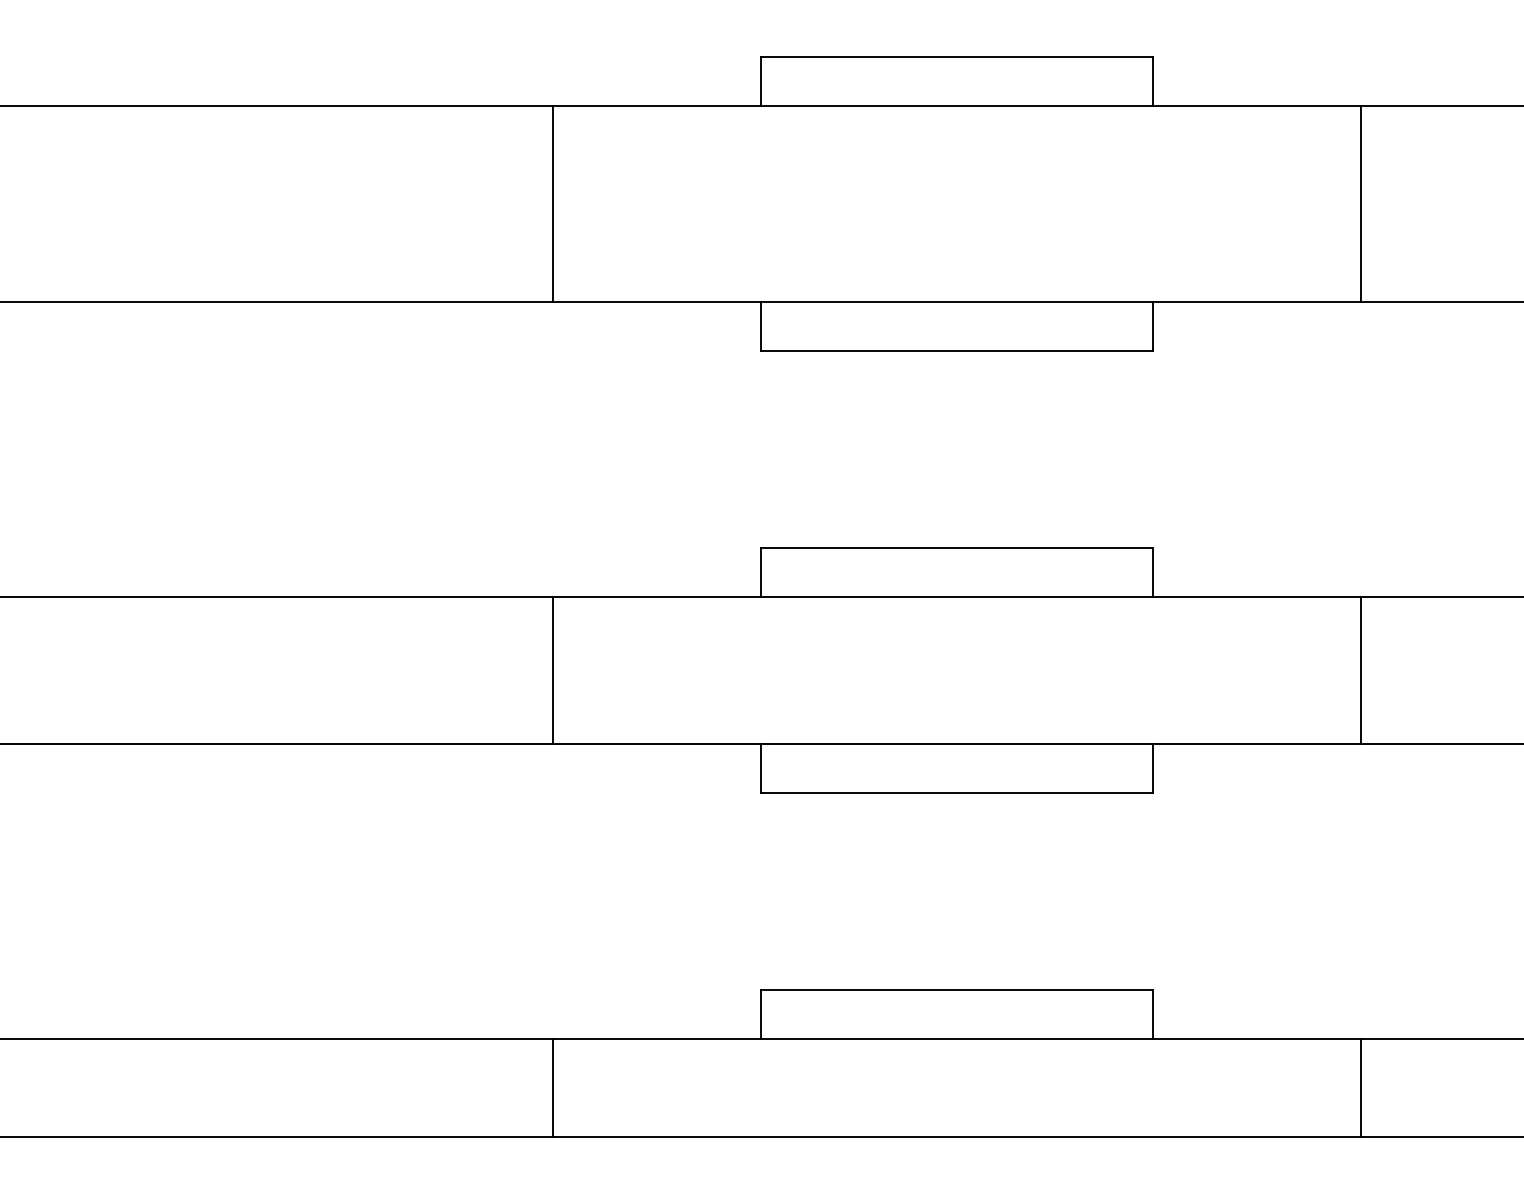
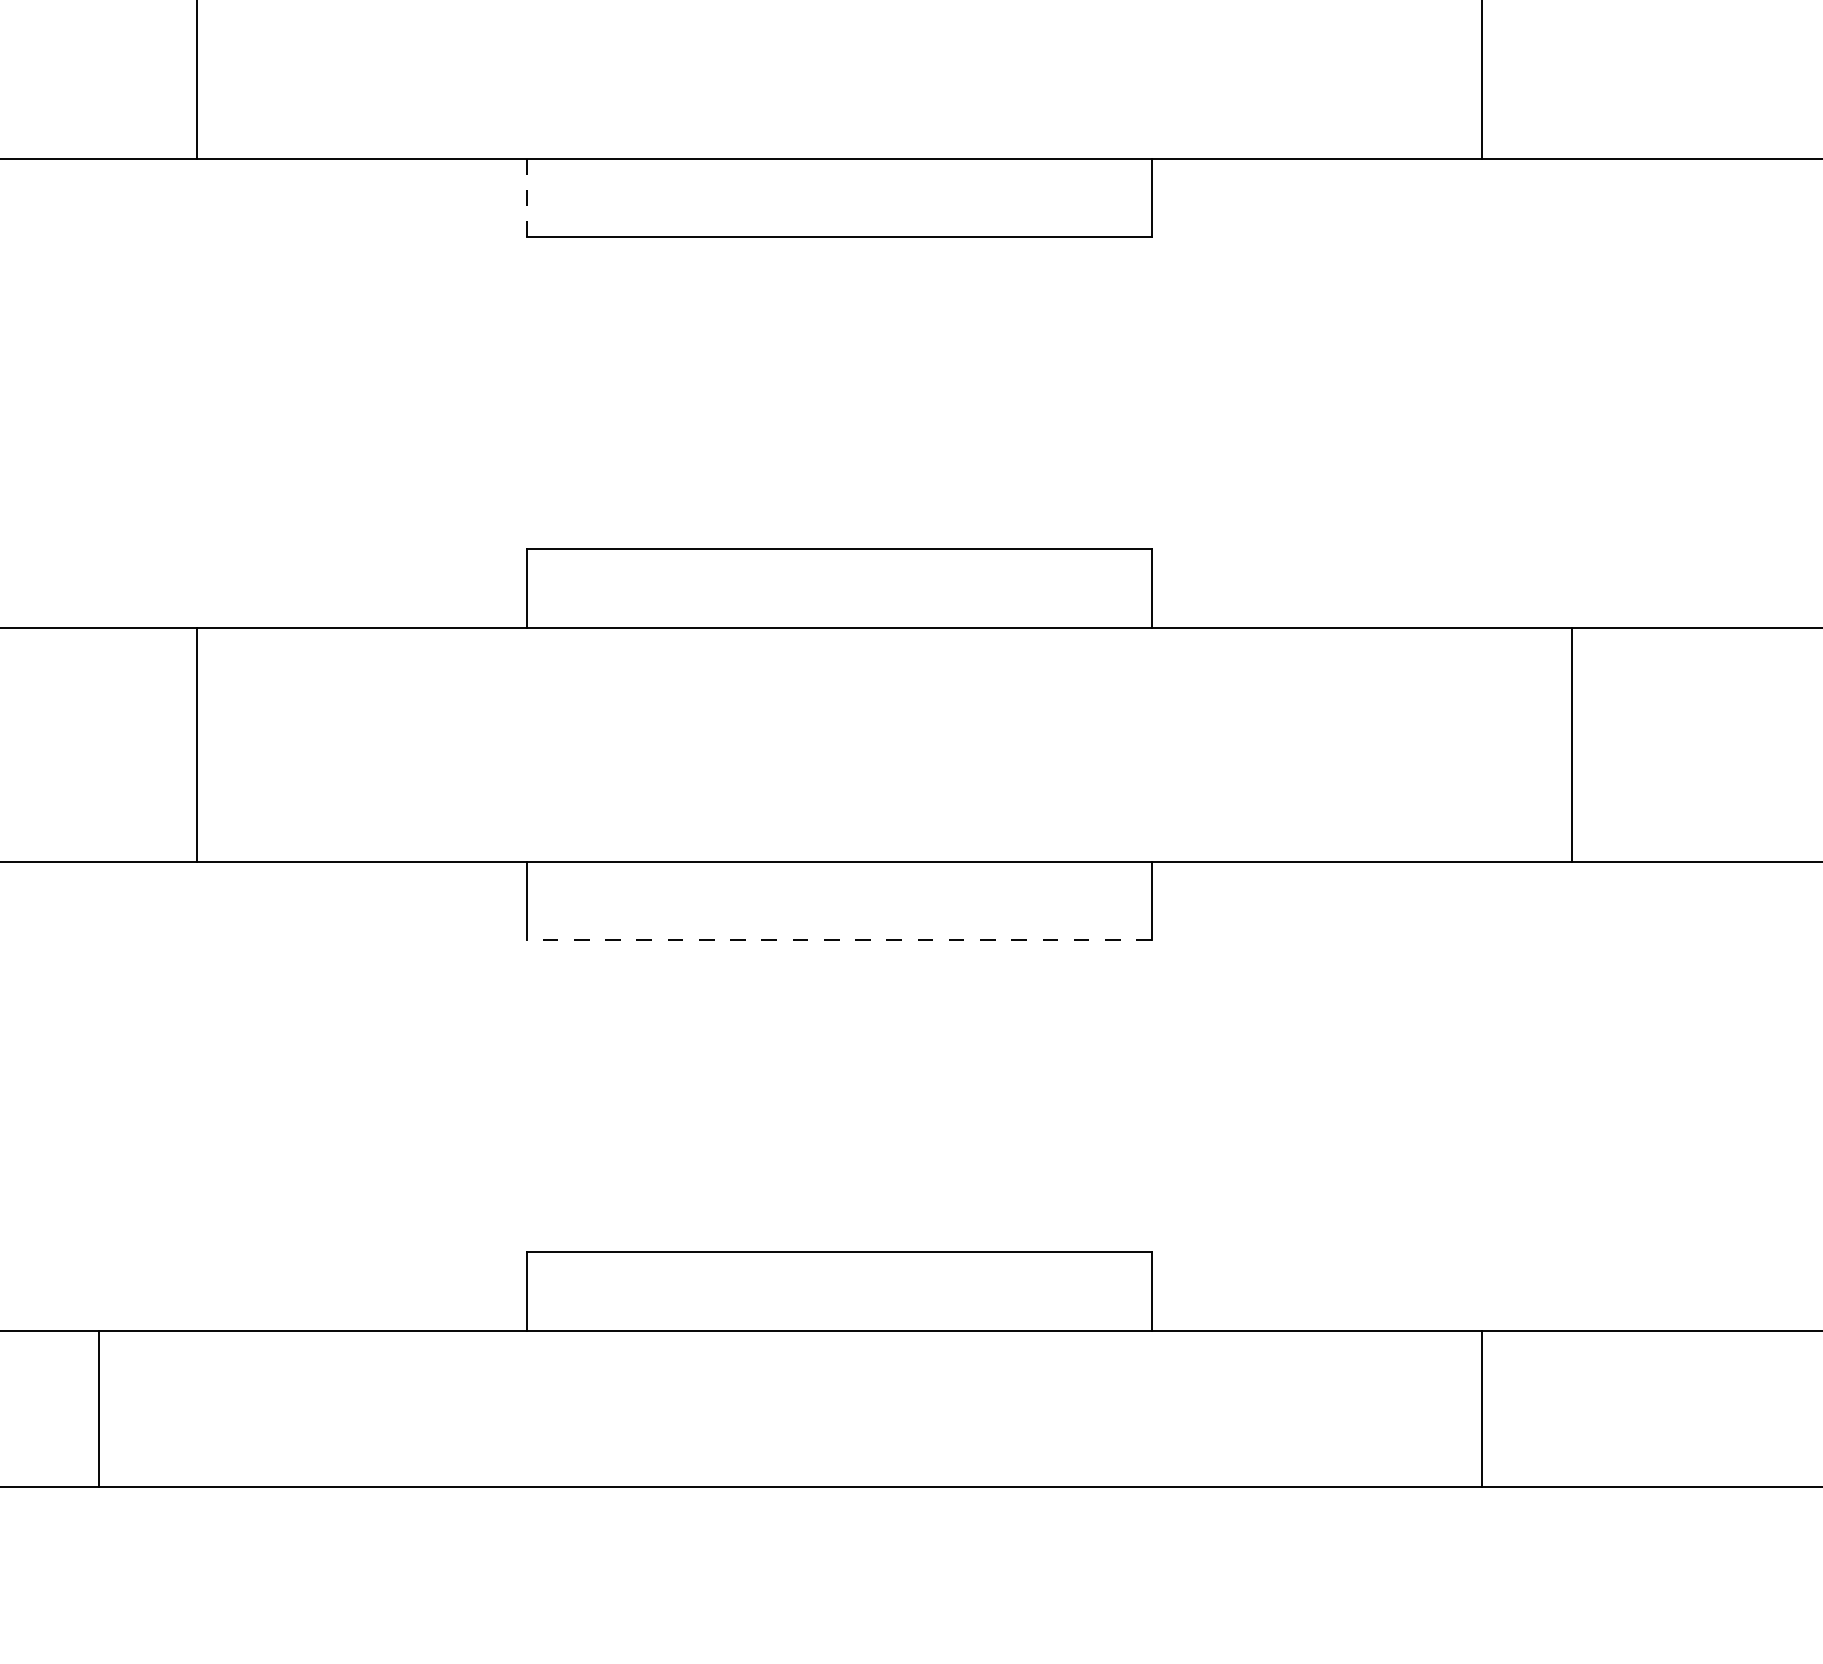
line: (760, 326) -> (527, 197), solid -> dashed
line: (1360, 670) -> (1571, 744), moved
line: (956, 793) -> (838, 940), solid -> dashed
line: (553, 1088) -> (99, 1409), moved

